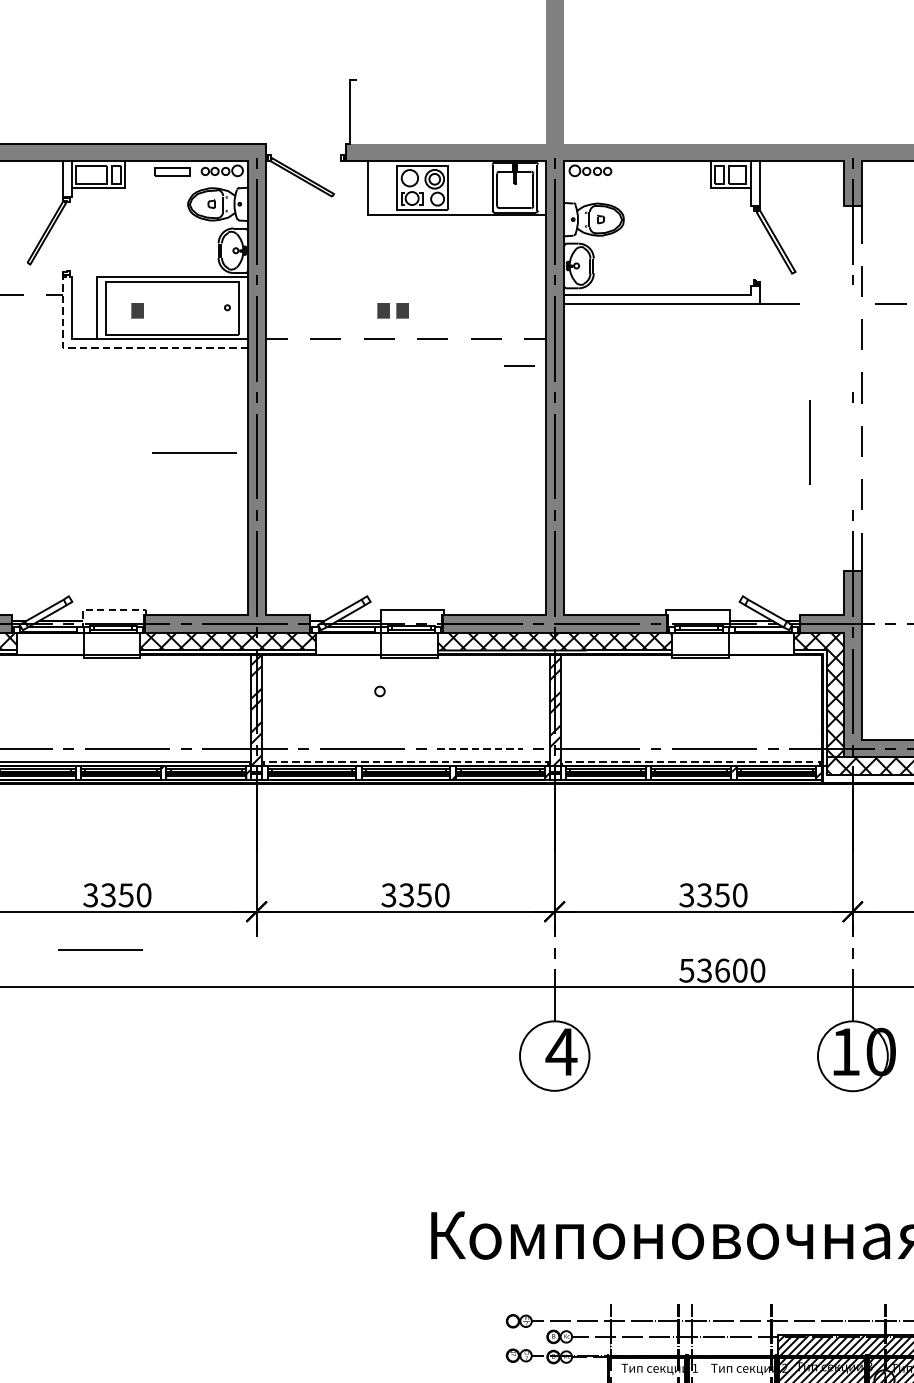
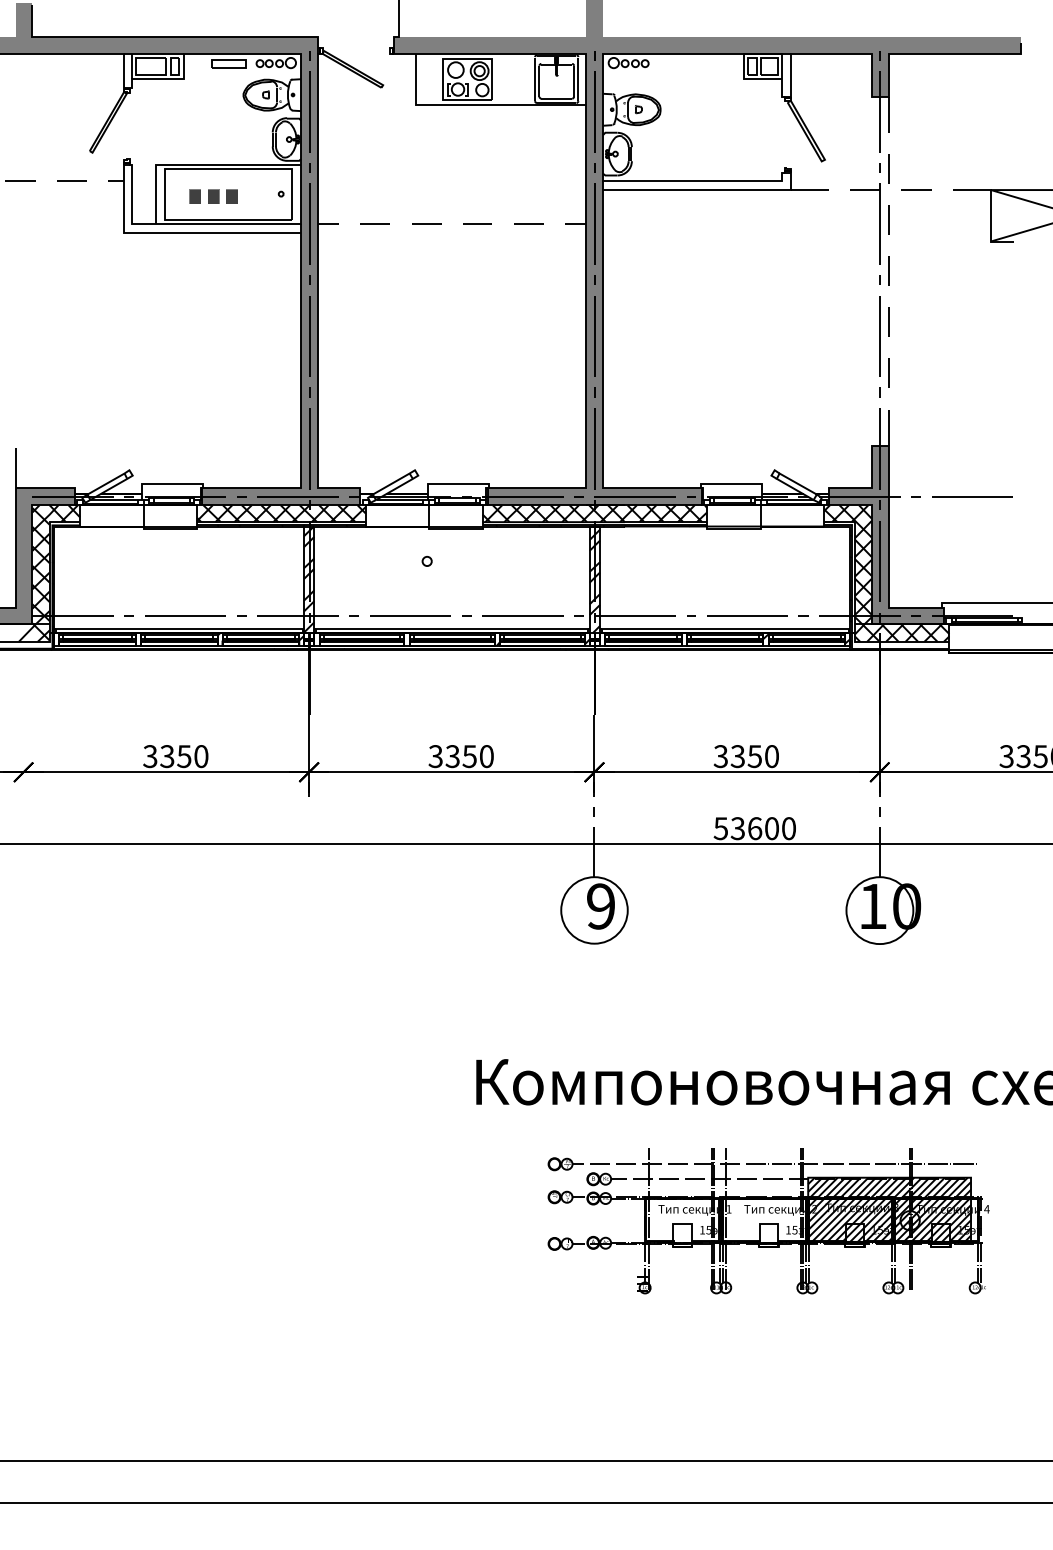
part: (392, 310) -> (222, 196), moved
part: (852, 338) -> (879, 223), added
line: (115, 347) -> (174, 232), dashed -> solid
line: (519, 365) -> (560, 249), removed
line: (809, 442) -> (879, 336), moved
line: (194, 452) -> (249, 332), removed
line: (108, 610) -> (167, 483), dashed -> solid
line: (479, 749) -> (522, 616), dashed -> solid
line: (405, 761) -> (451, 628), dashed -> solid
line: (691, 761) -> (725, 628), dashed -> solid
line: (100, 949) -> (159, 808), removed
text: (561, 1051) -> (600, 906), 4 -> 9

